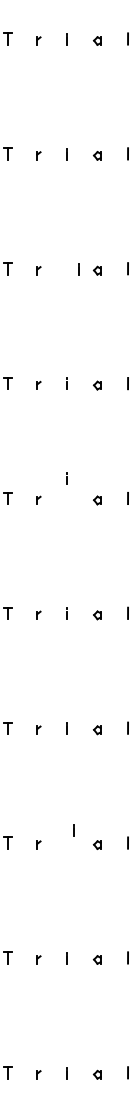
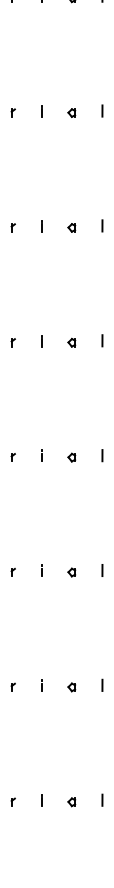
line: (78, 269) -> (40, 111), moved
line: (66, 478) -> (40, 340), moved
line: (73, 830) -> (40, 685), moved

